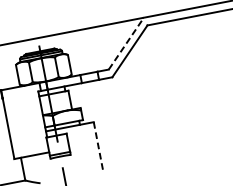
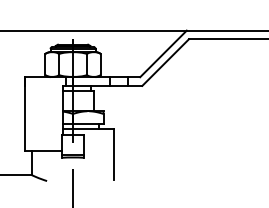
line: (126, 43) -> (163, 53), dashed -> solid
line: (98, 145) -> (114, 153), dashed -> solid

